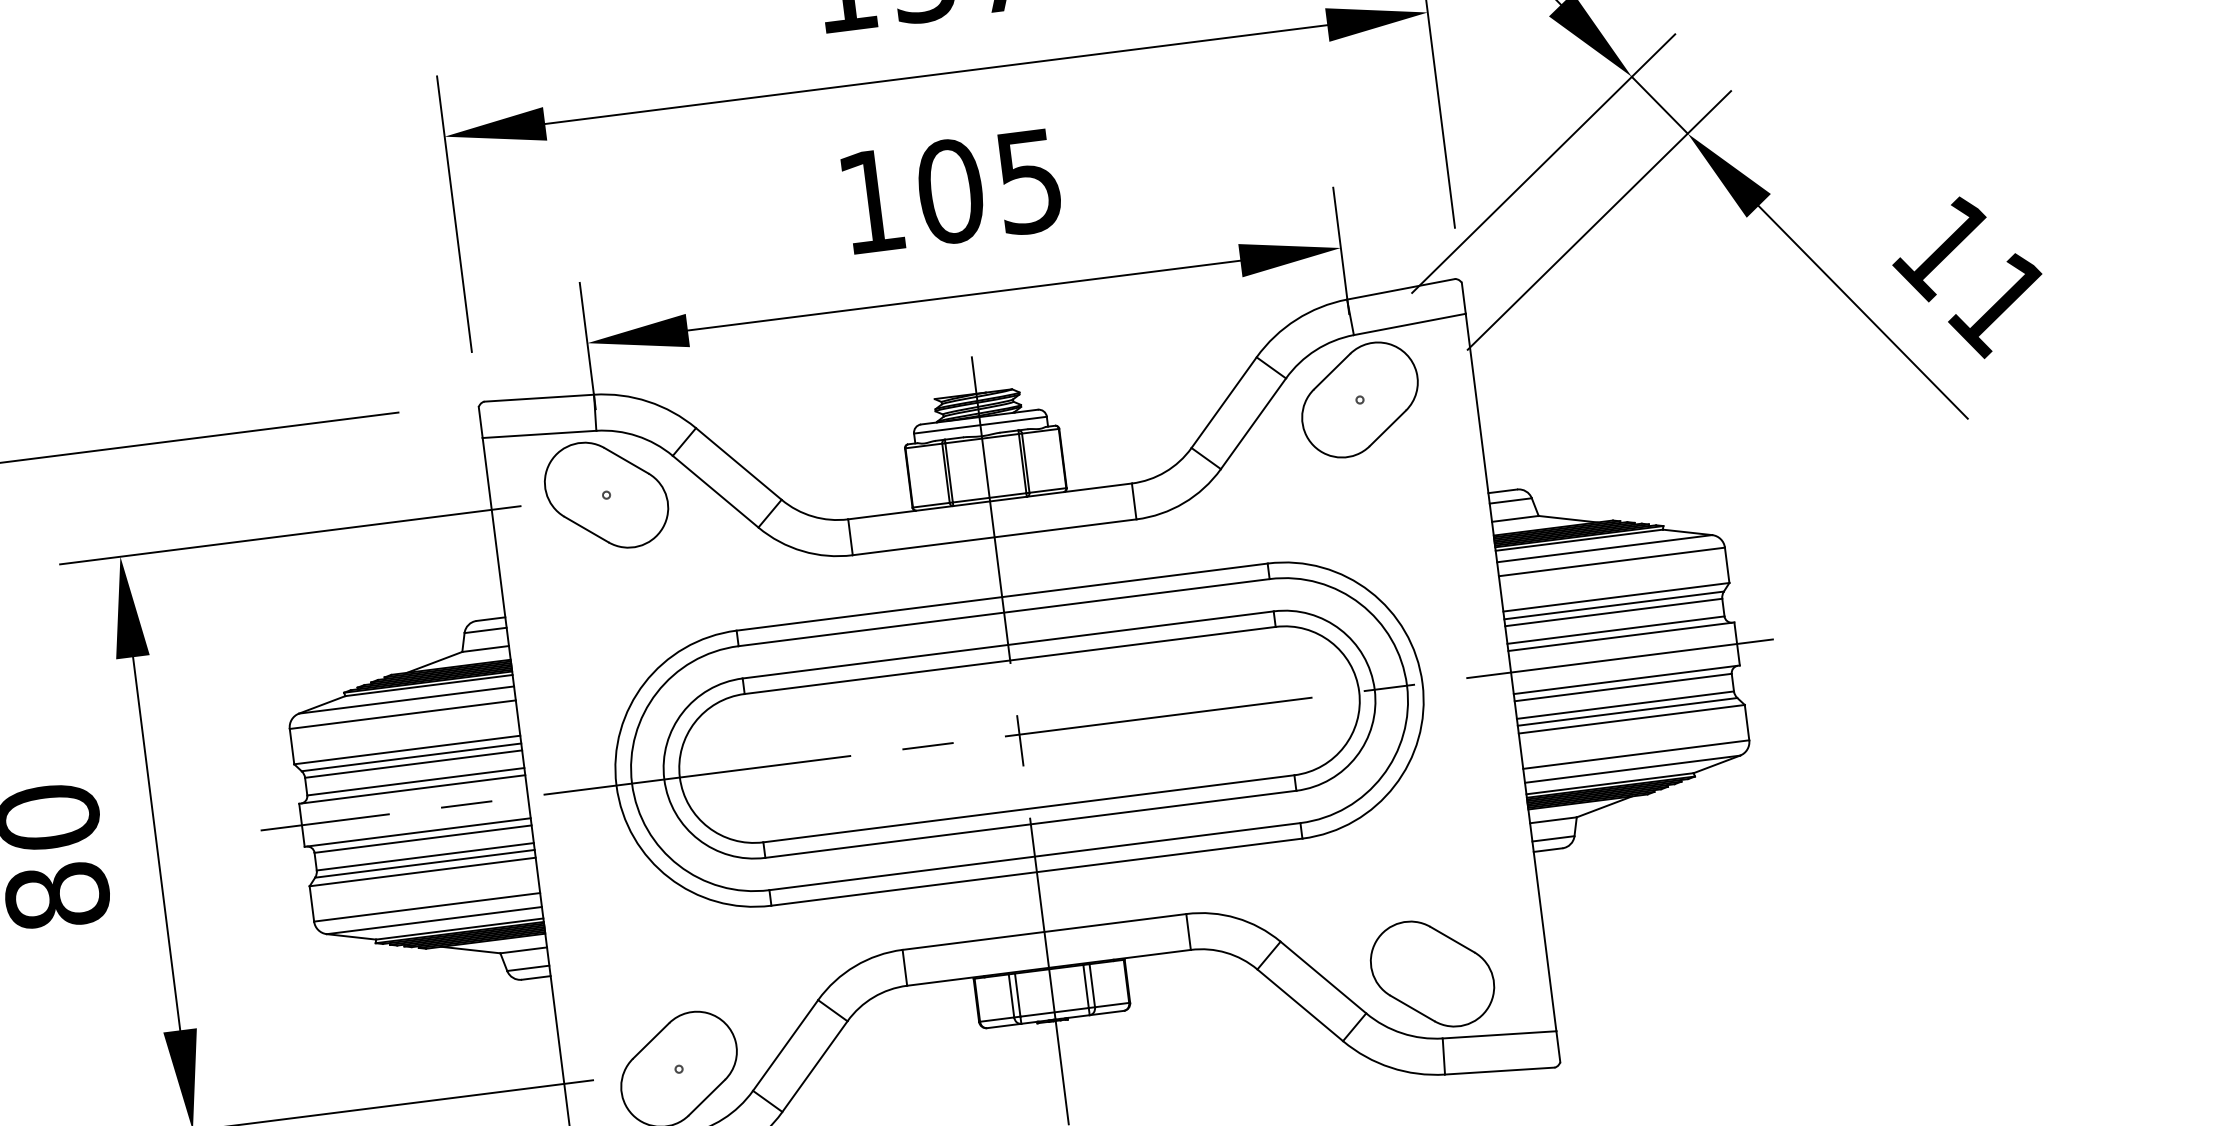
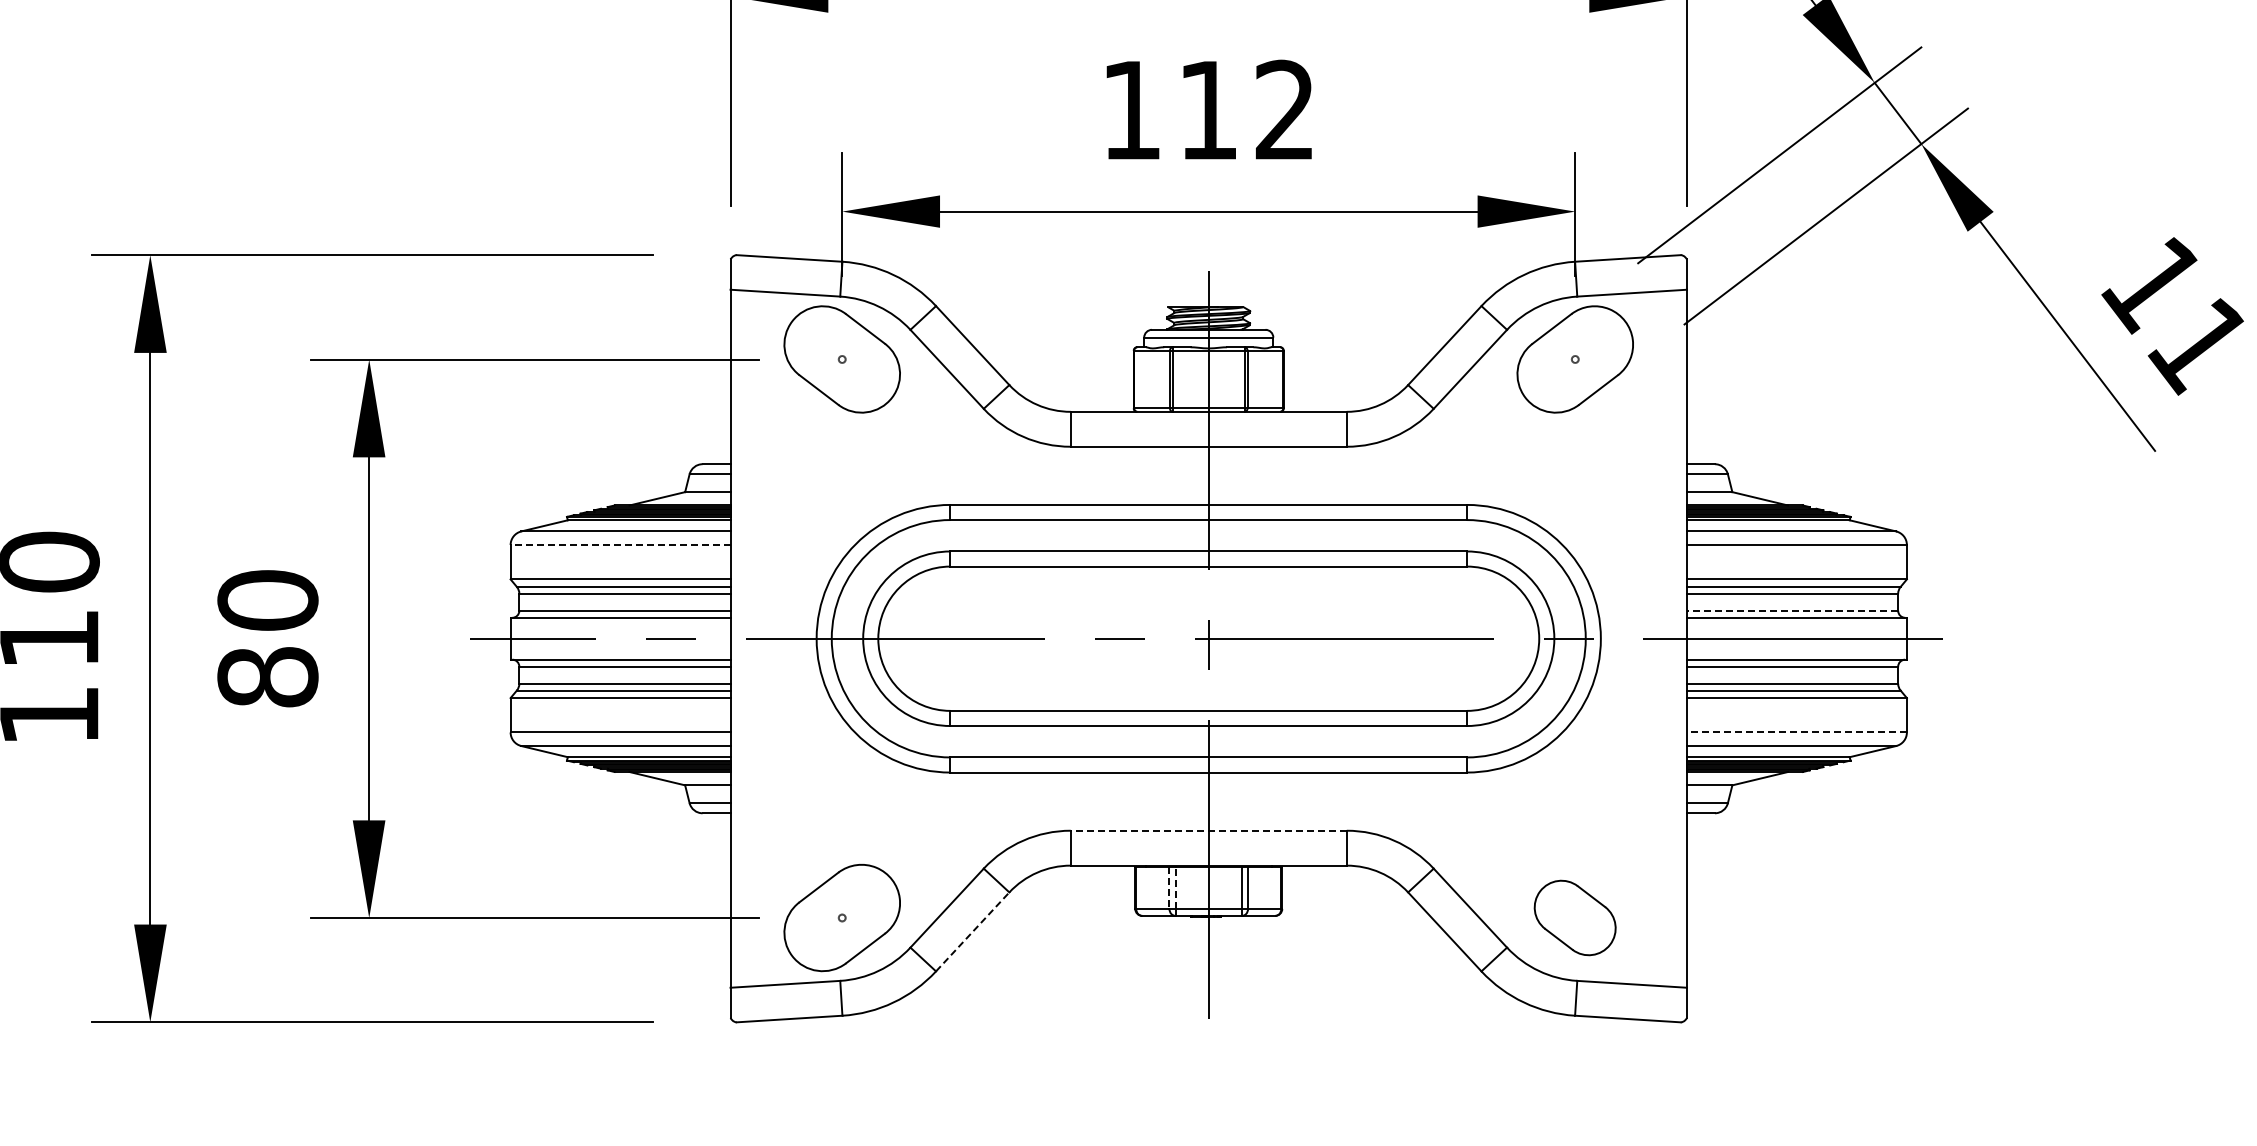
text: (988, 185) -> (1245, 109), 105 -> 112
line: (1615, 629) -> (1792, 610), solid -> dashed
line: (402, 715) -> (620, 545), solid -> dashed
line: (1635, 754) -> (1796, 732), solid -> dashed
line: (1044, 931) -> (1208, 830), solid -> dashed
part: (1431, 973) -> (1574, 917), size x0.7
line: (1017, 994) -> (1175, 887), solid -> dashed
line: (1011, 995) -> (1169, 887), solid -> dashed
line: (814, 1066) -> (972, 931), solid -> dashed

